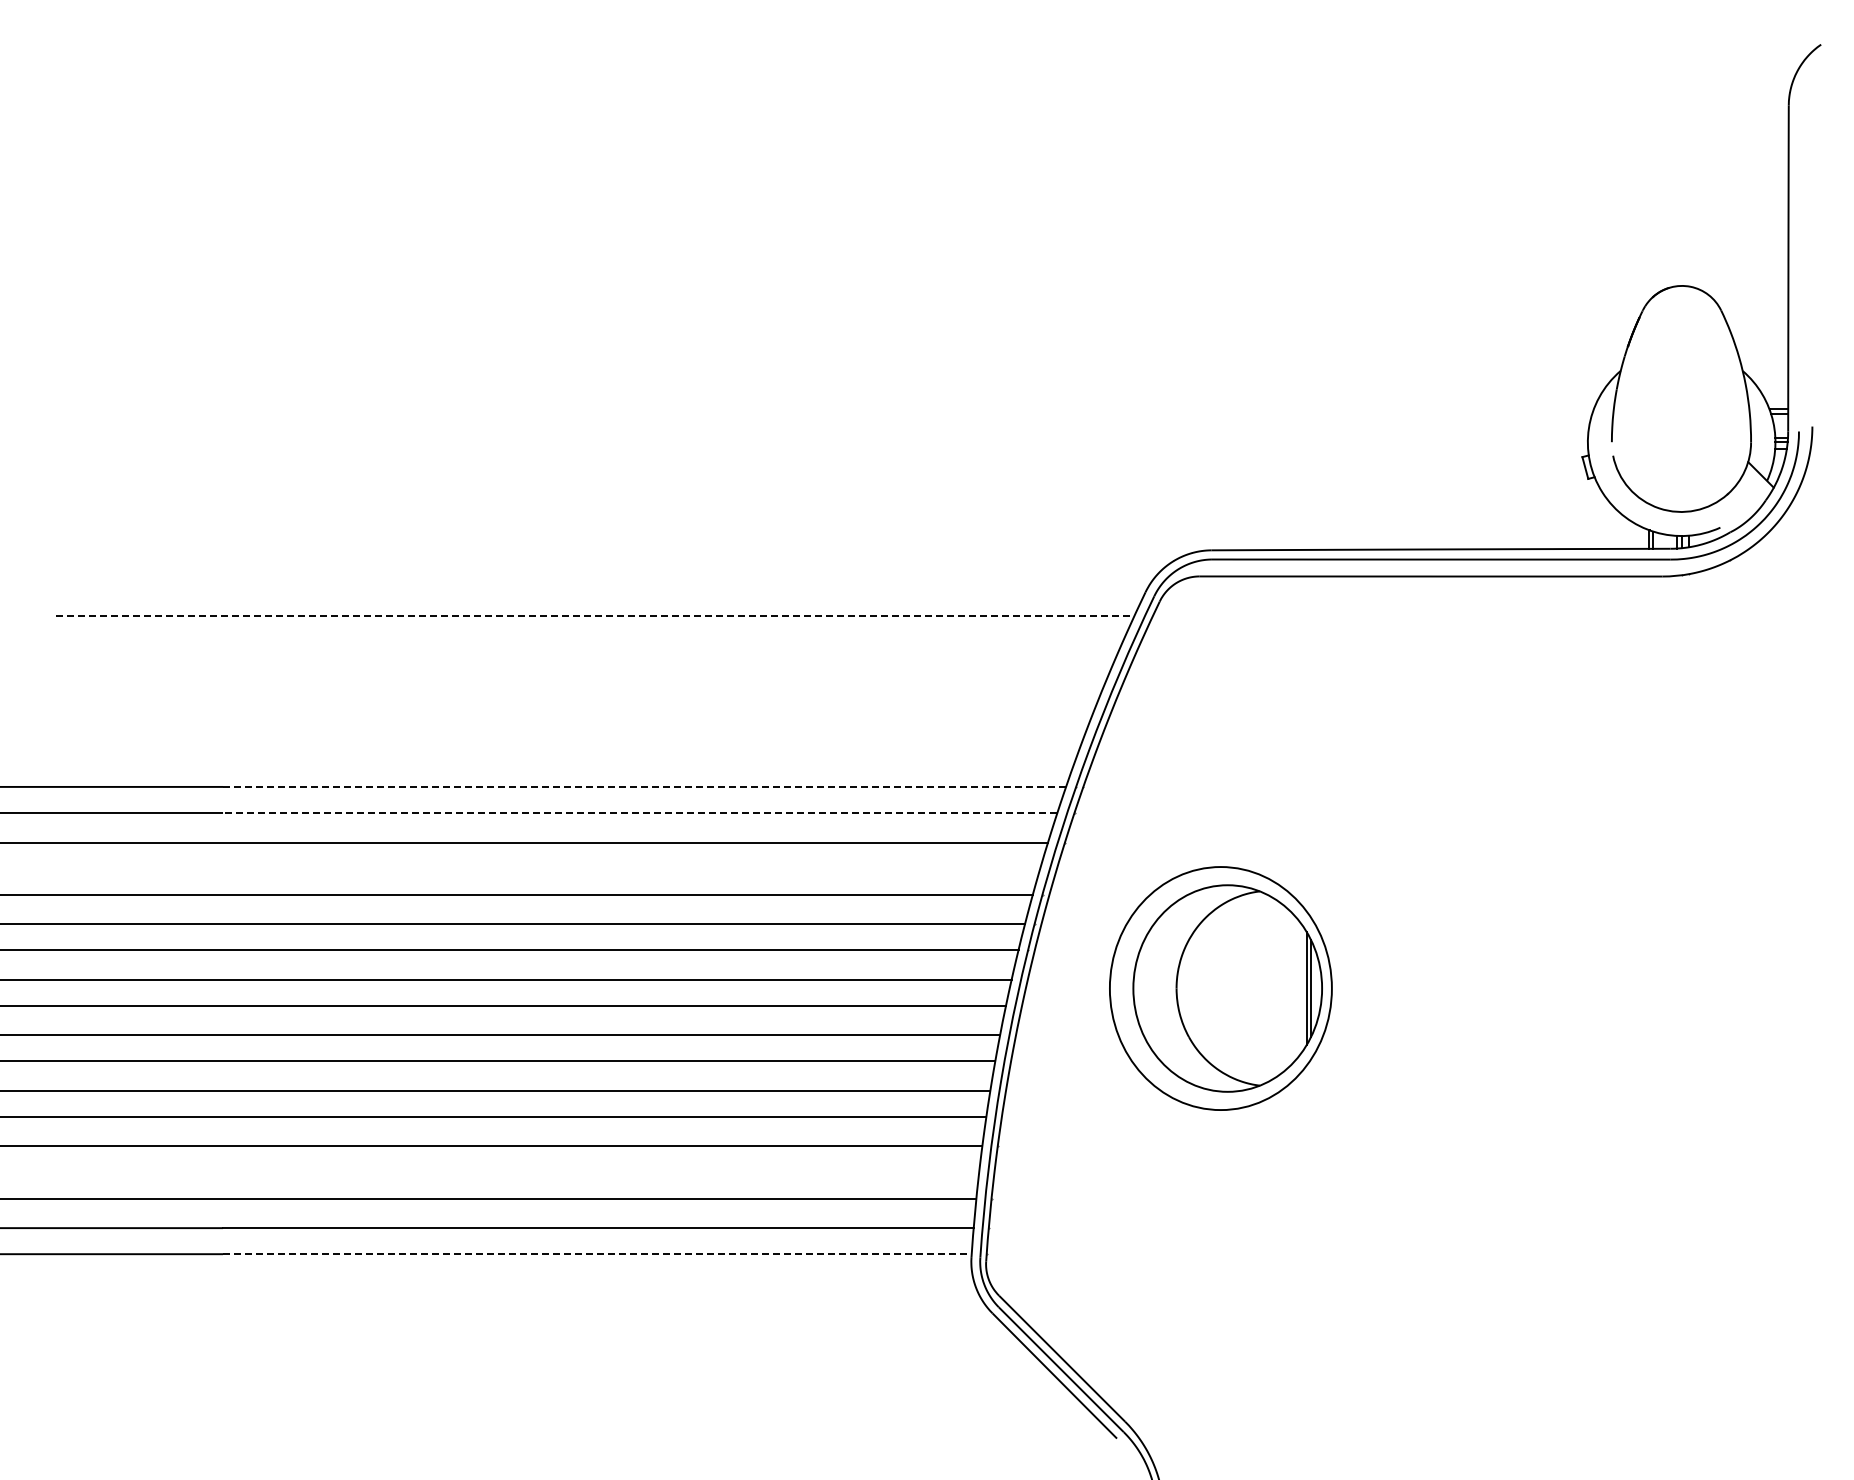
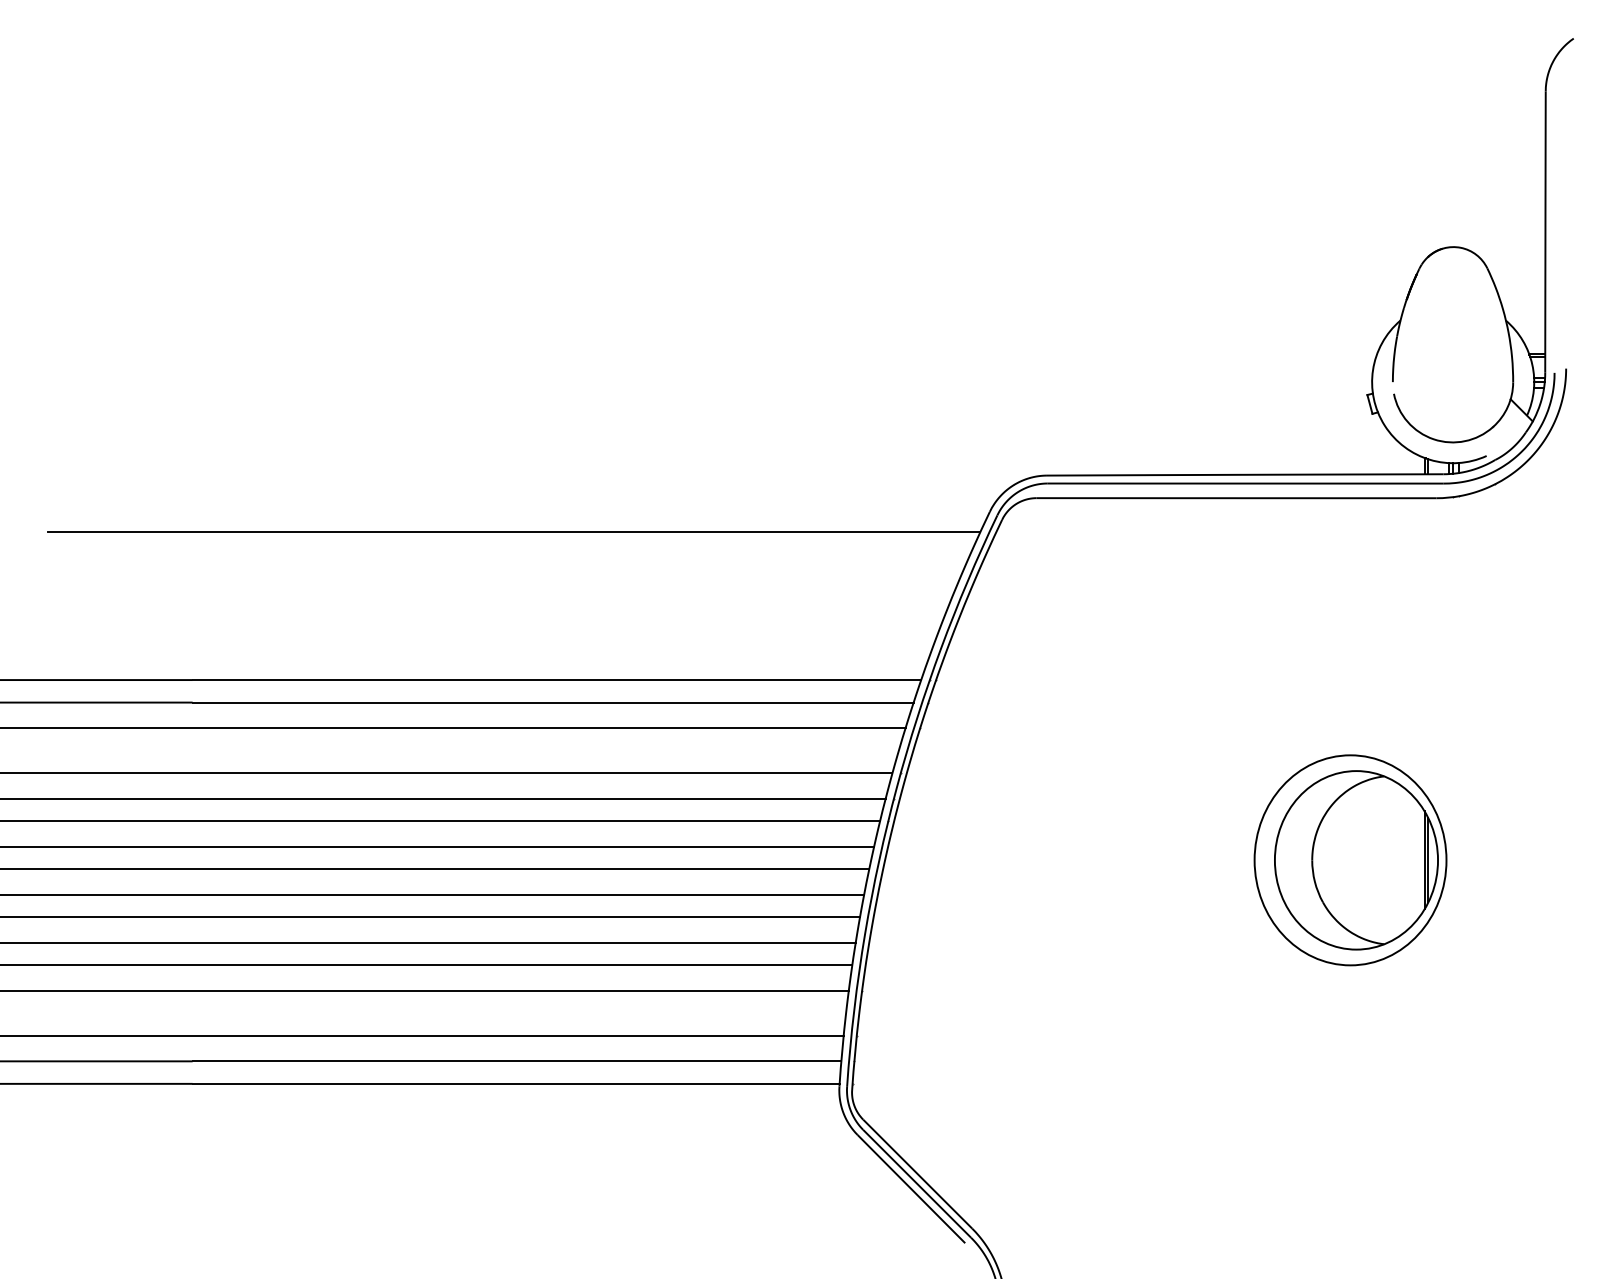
line: (595, 615) -> (514, 531), dashed -> solid
line: (644, 786) -> (556, 679), dashed -> solid
line: (639, 812) -> (552, 702), dashed -> solid
part: (1220, 988) -> (1350, 860), moved
line: (597, 1254) -> (516, 1084), dashed -> solid

